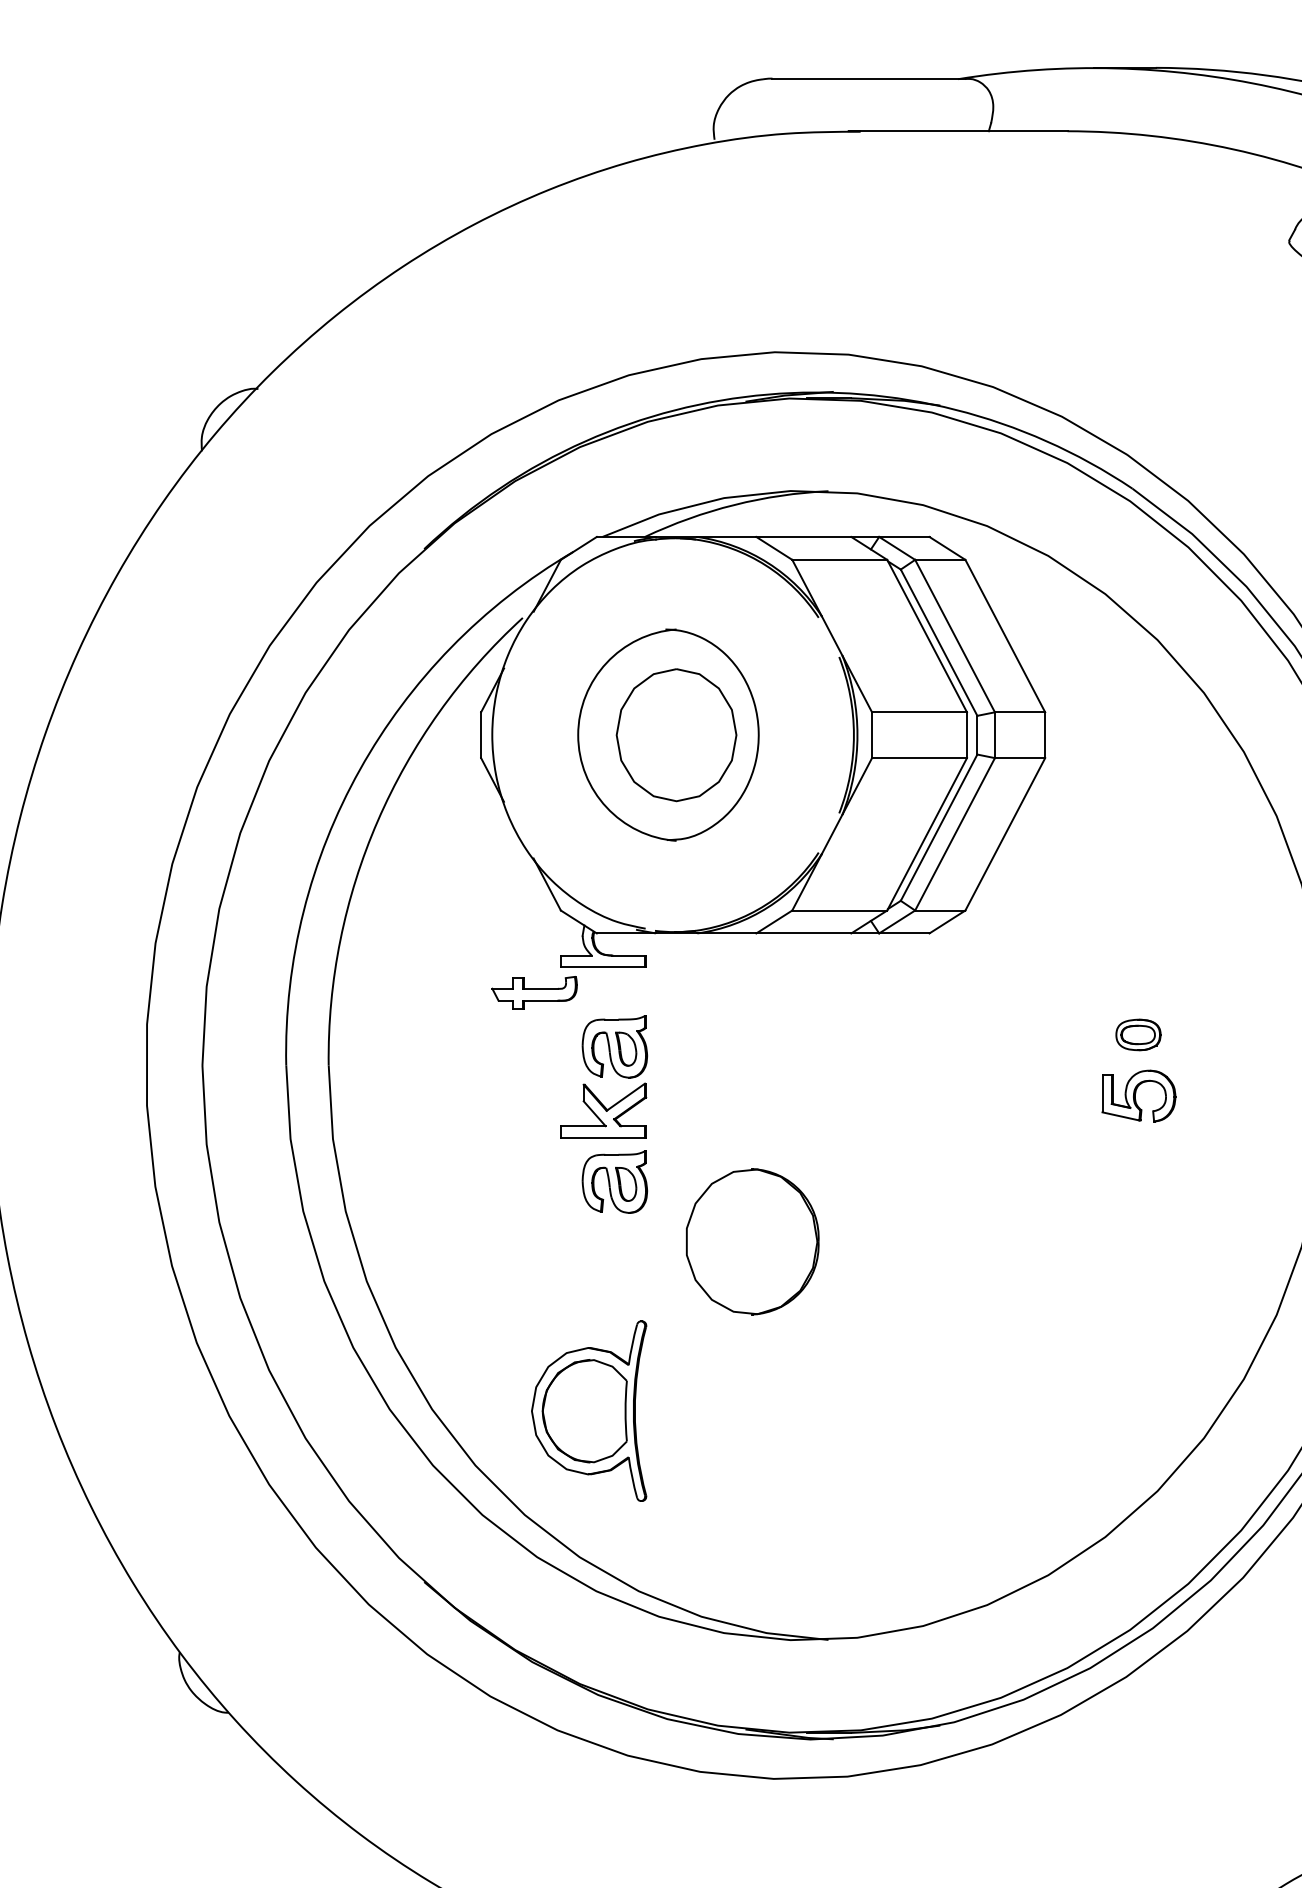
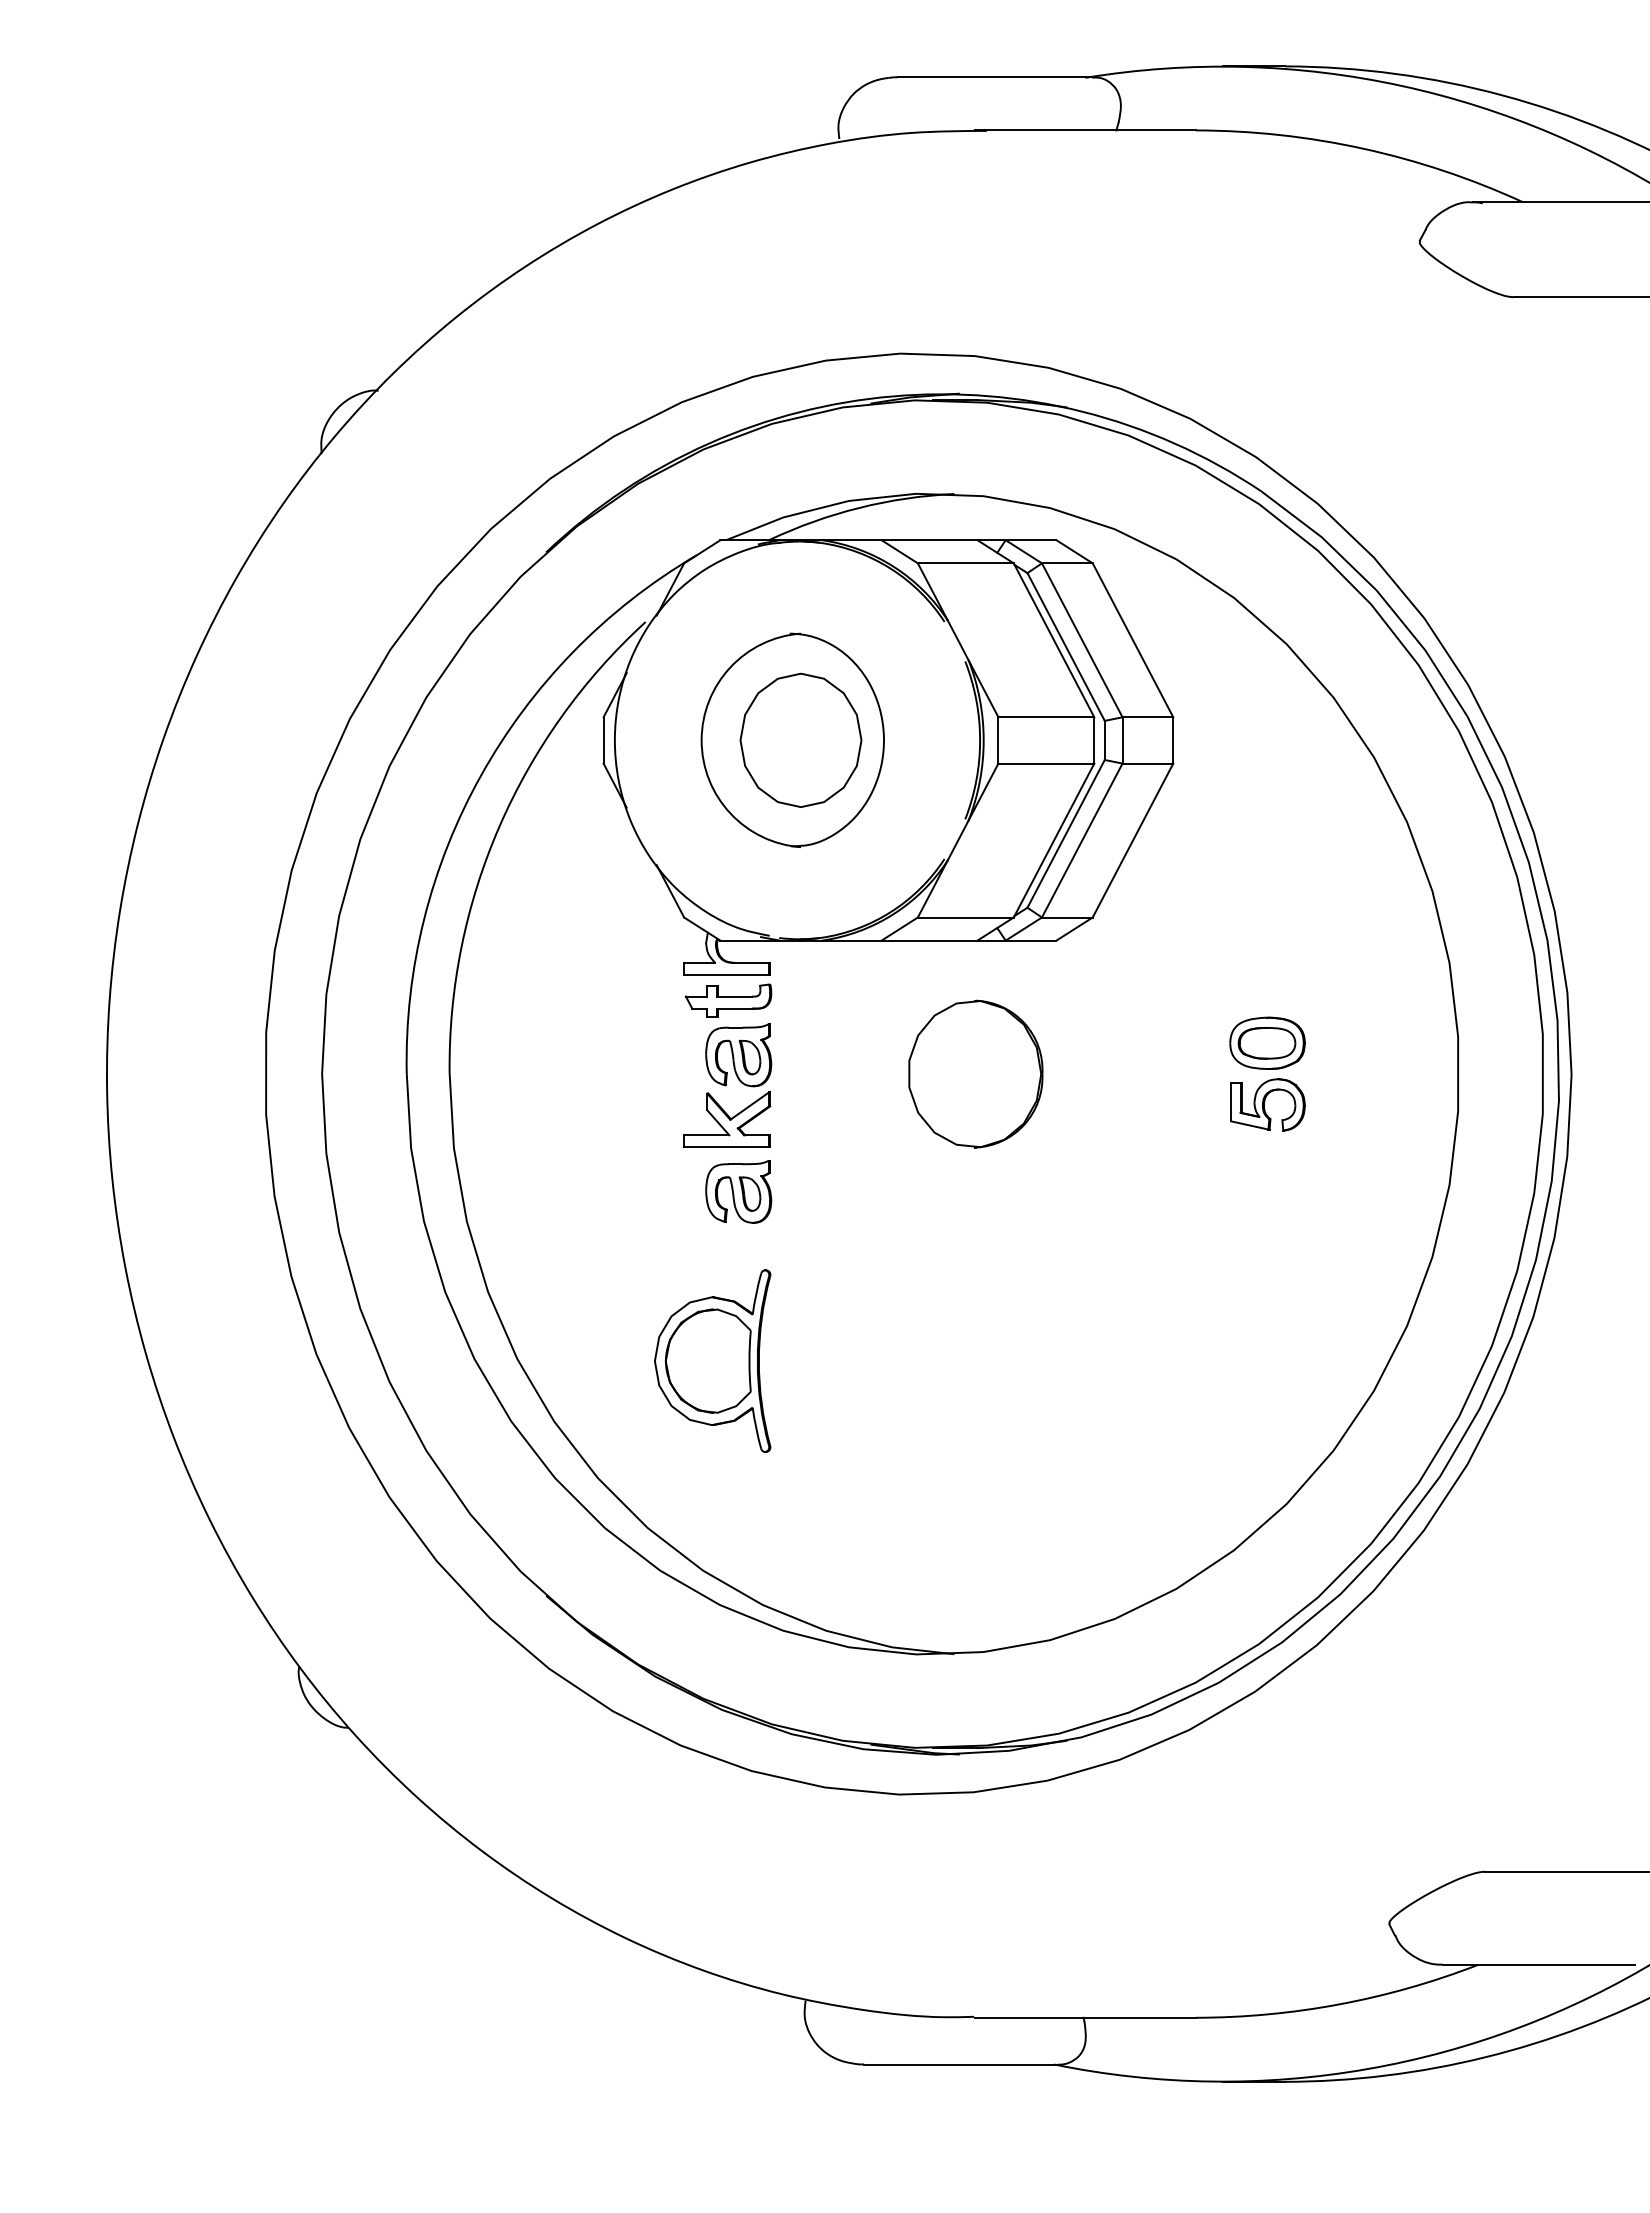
part: (534, 992) -> (728, 1000), moved
part: (1138, 1034) -> (1267, 1042), size x1.67
part: (752, 1241) -> (975, 1073), moved
part: (588, 1410) -> (712, 1360), moved

